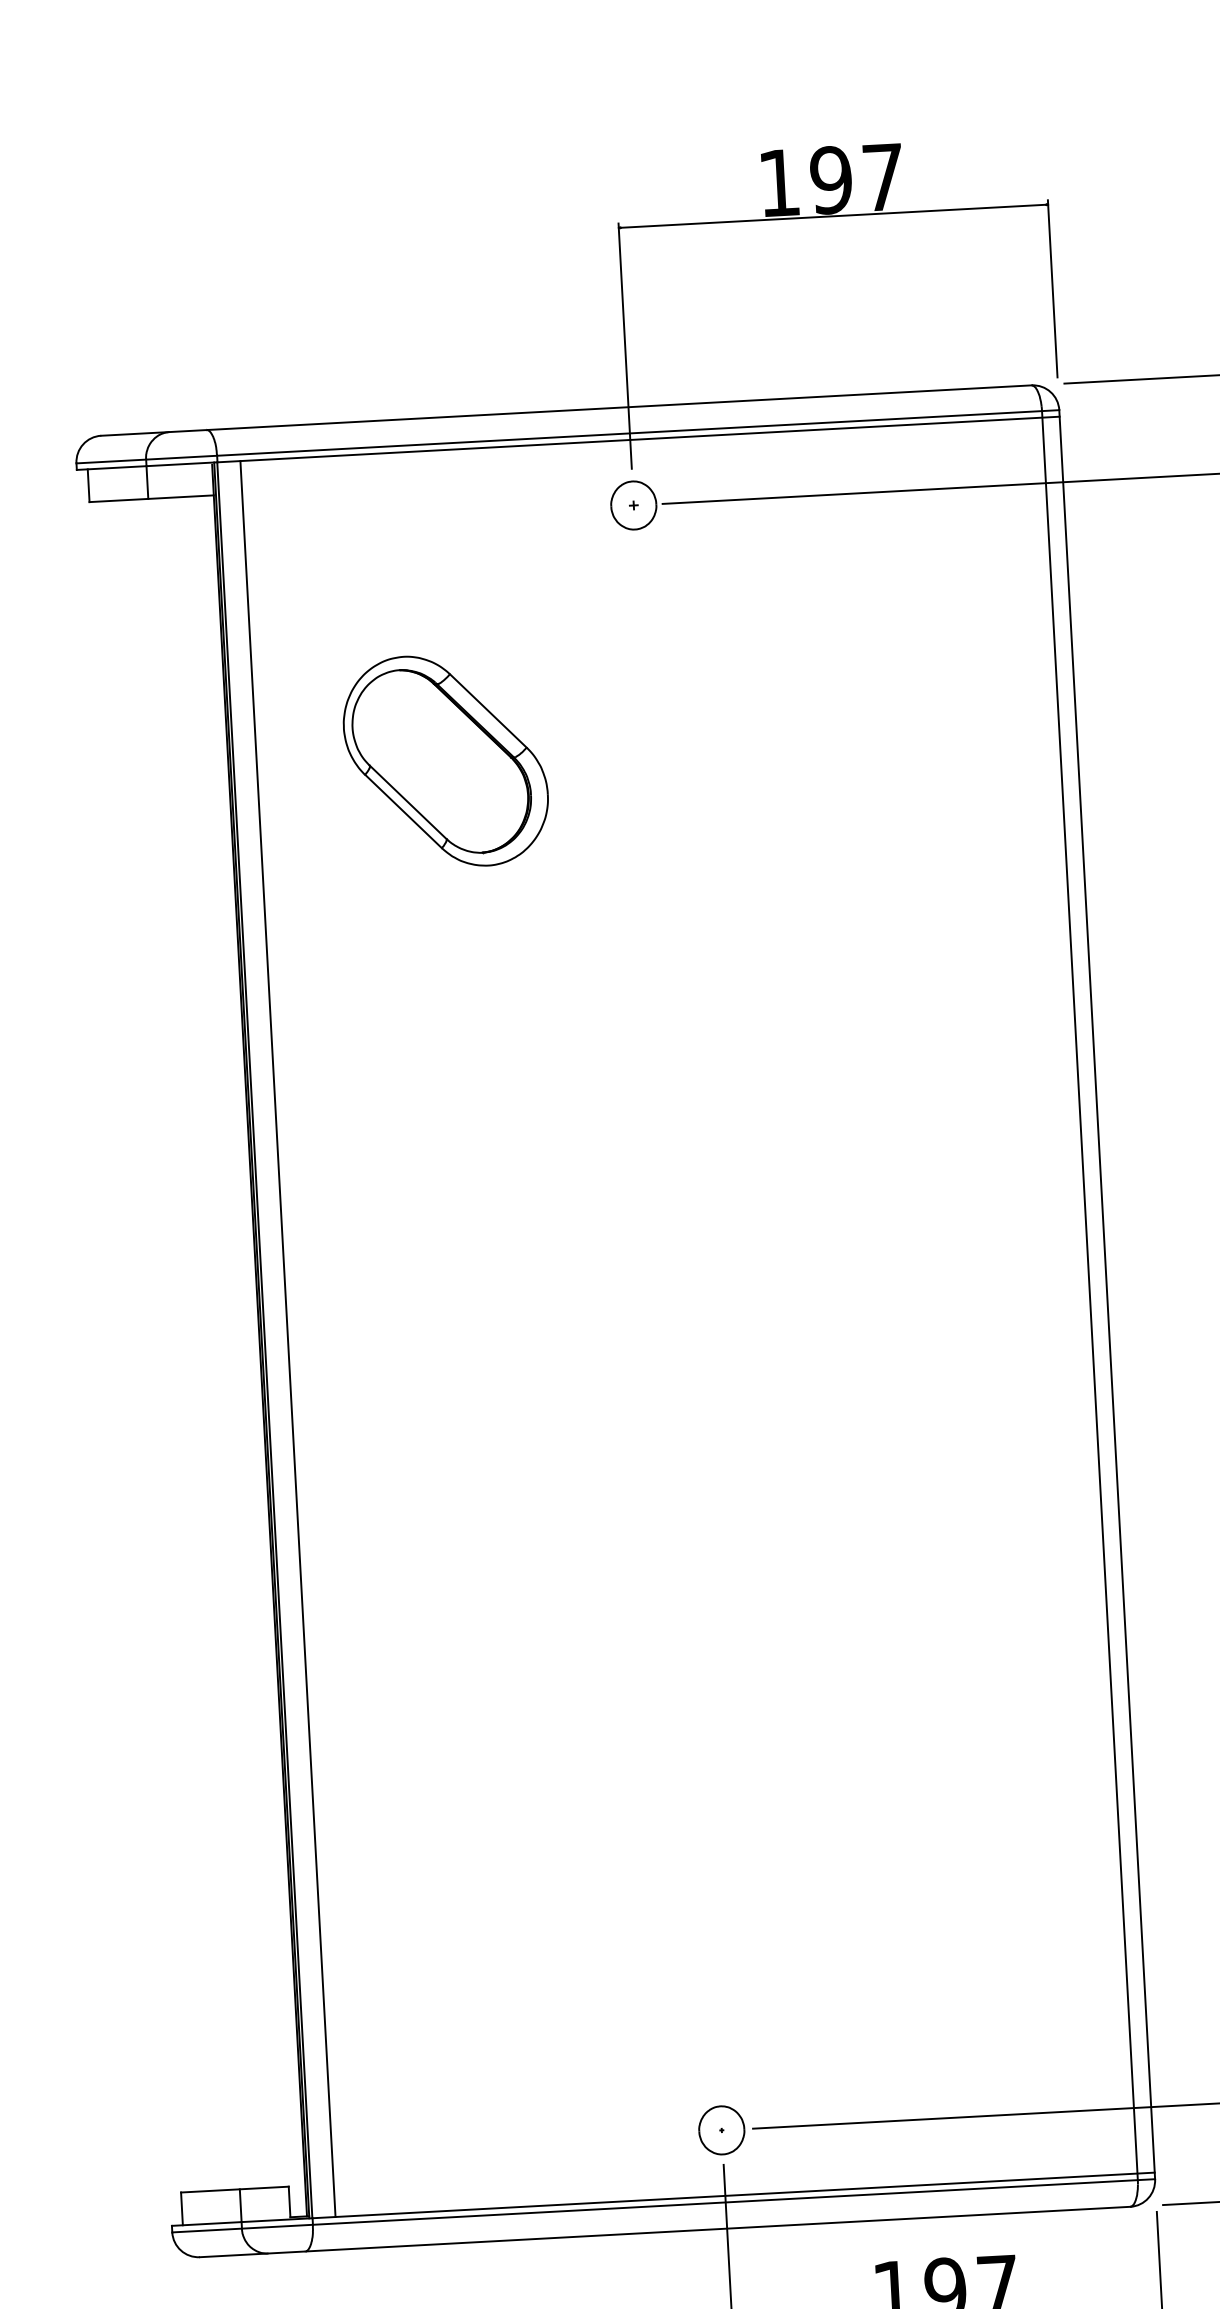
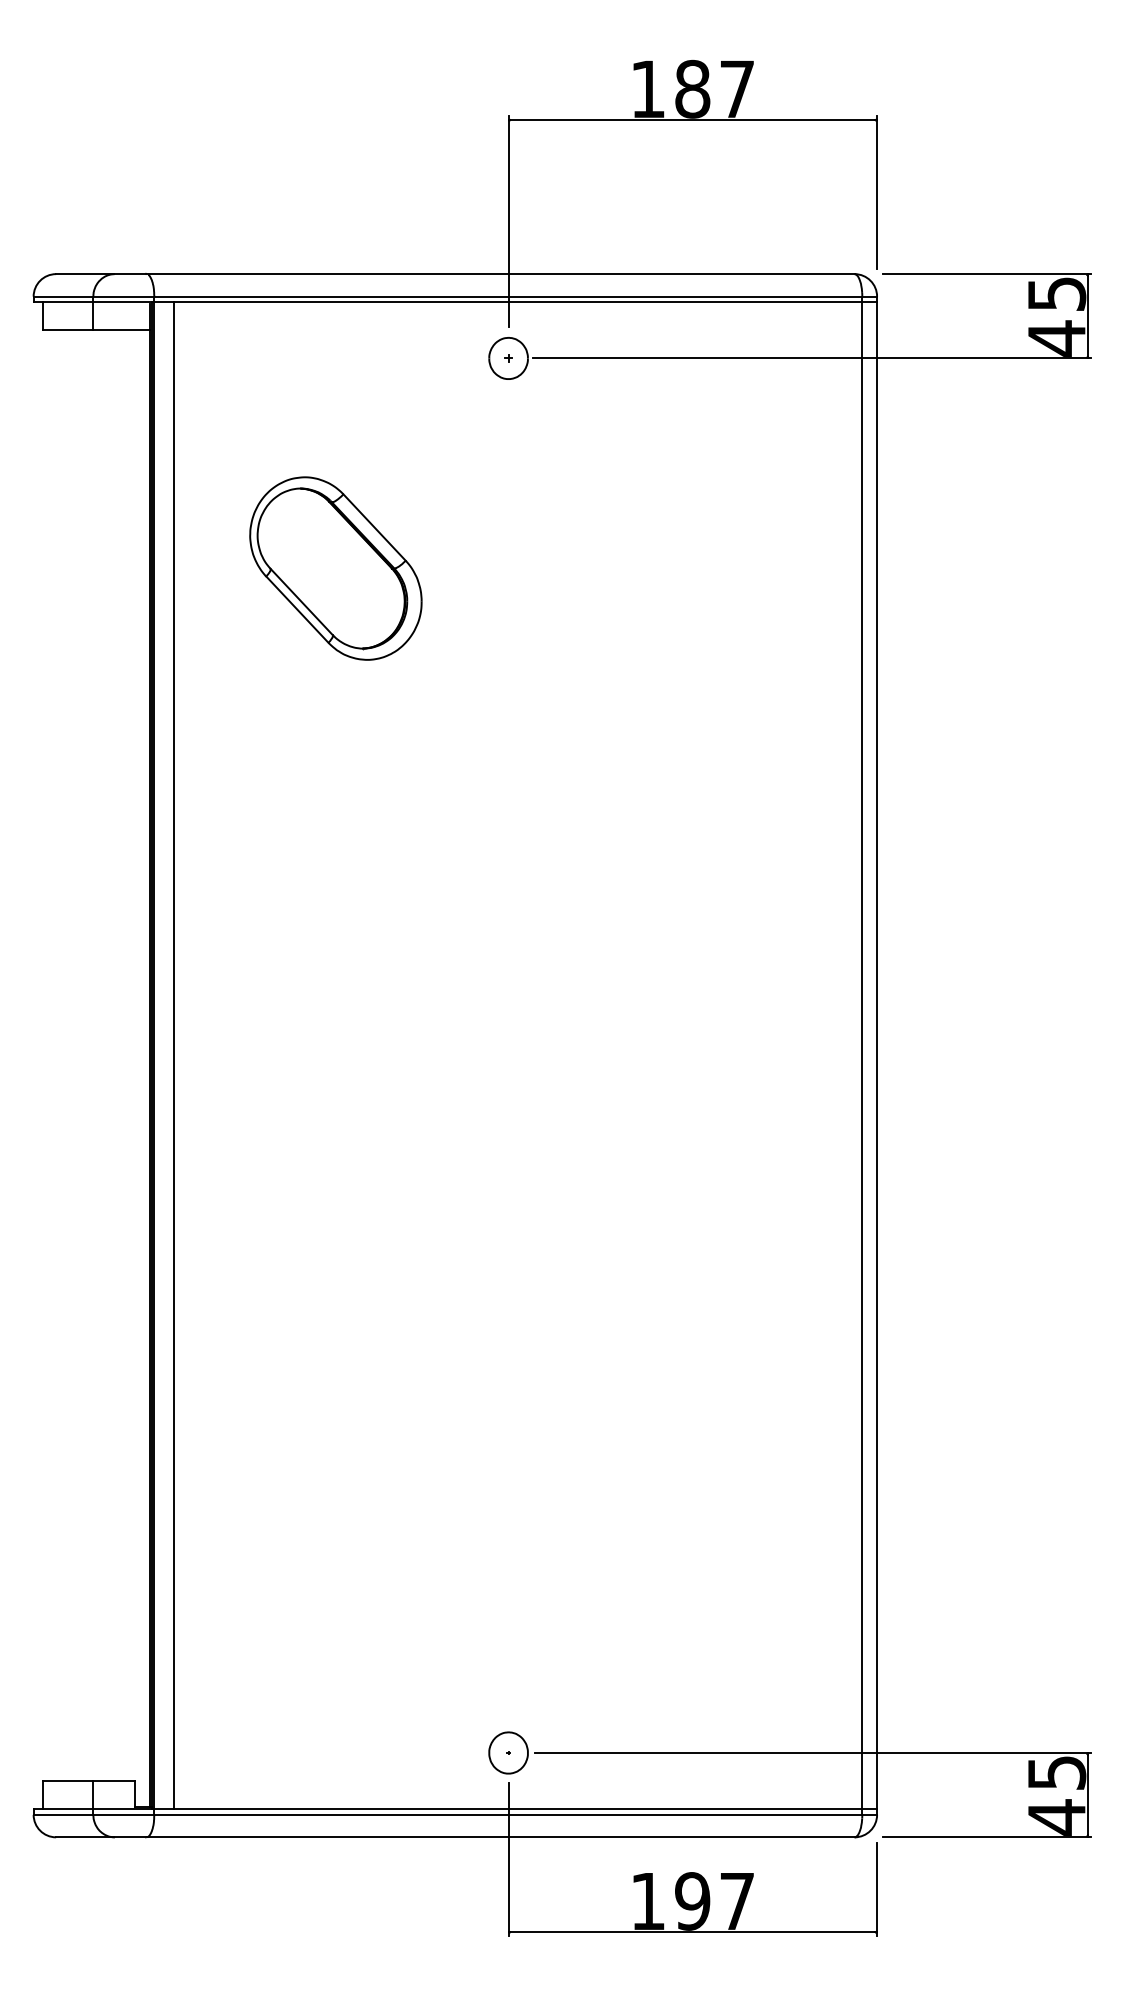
text: (831, 180) -> (692, 89), 197 -> 187

